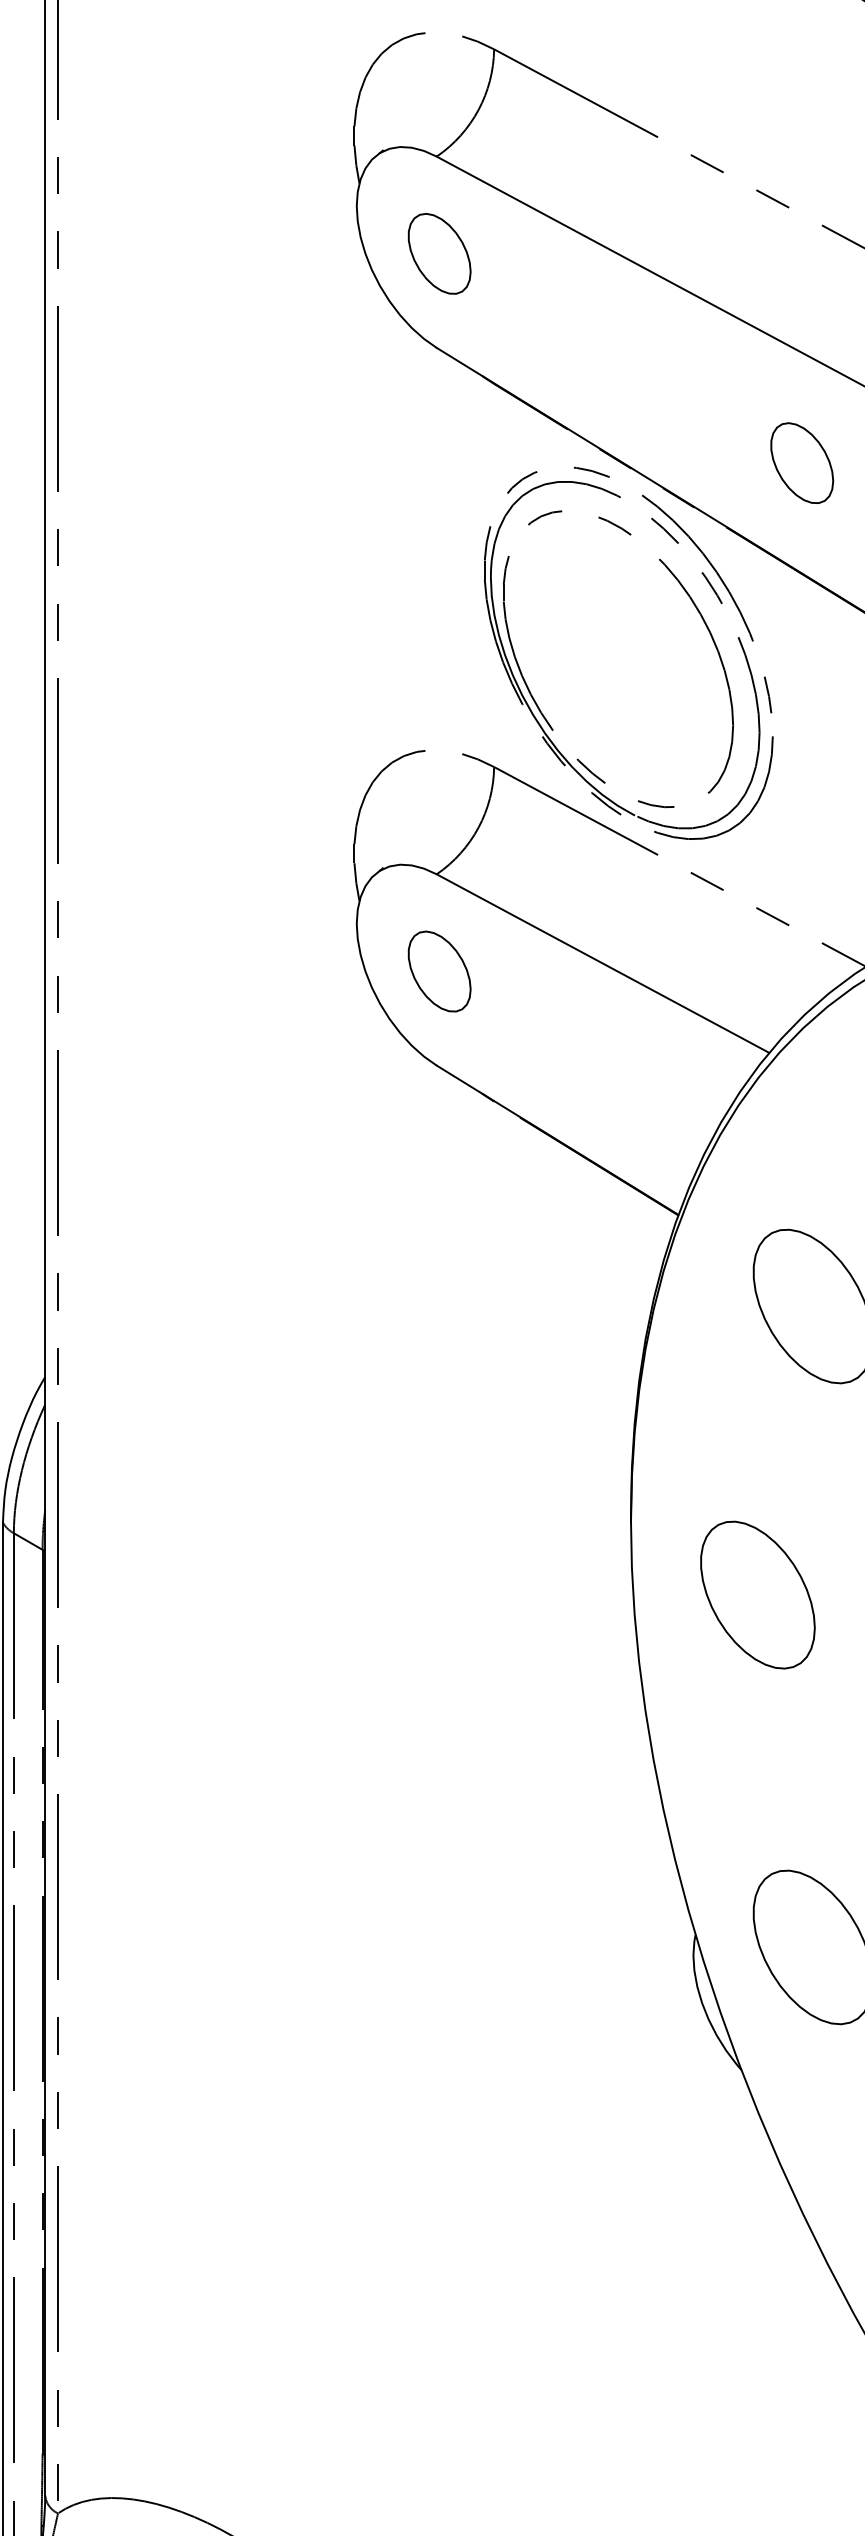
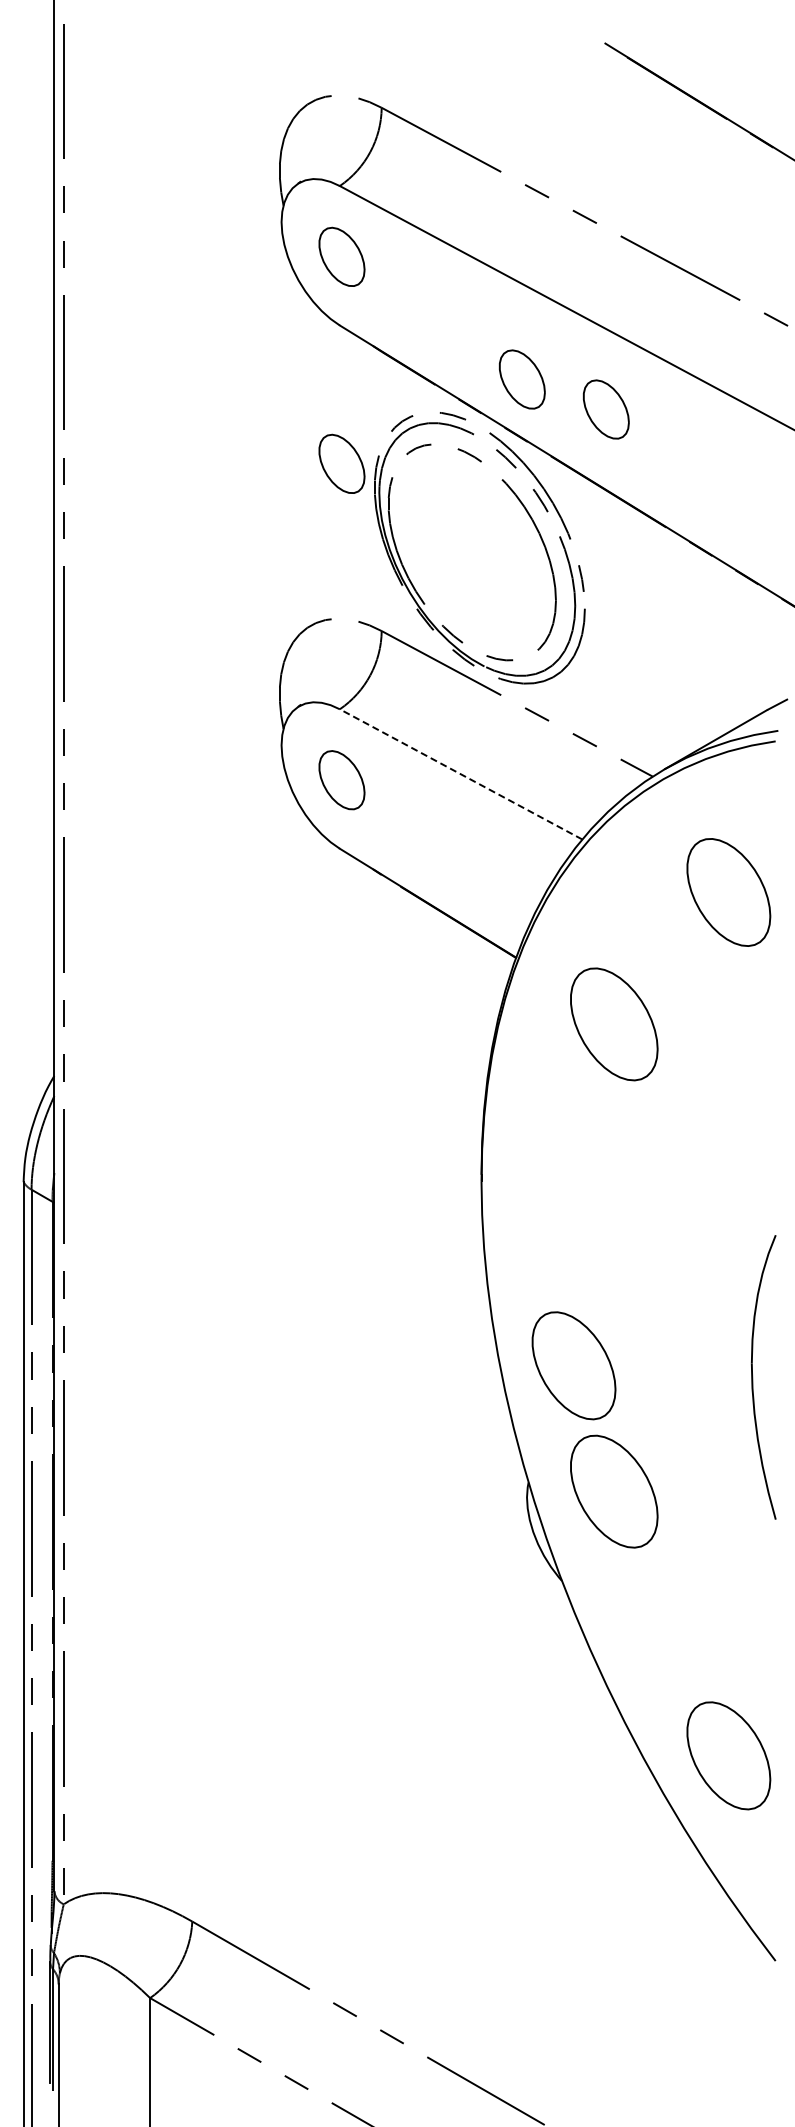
part: (685, 421) -> (521, 379), added
part: (438, 537) -> (341, 463), added
line: (603, 963) -> (461, 774), solid -> dashed
part: (757, 1594) -> (573, 1365), moved

